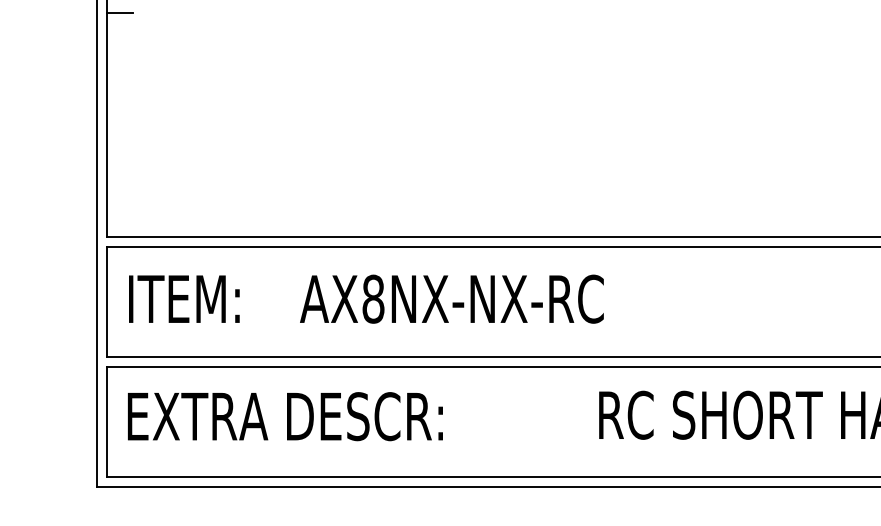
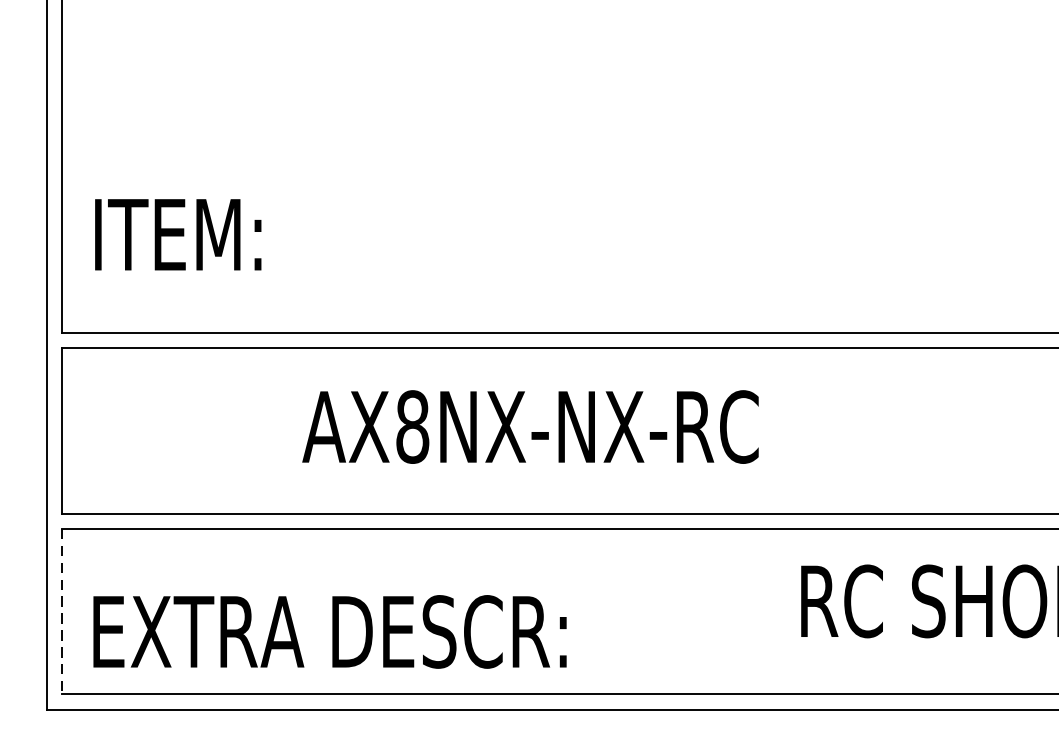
text: (184, 298) -> (178, 233), moved
text: (451, 298) -> (529, 425), moved
text: (285, 416) -> (330, 631), moved
line: (107, 422) -> (62, 612), solid -> dashed

